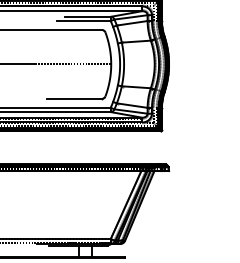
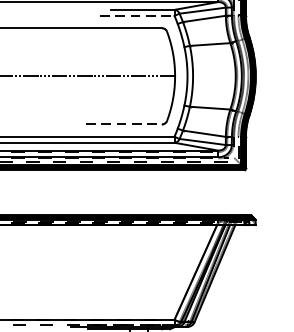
line: (84, 21) -> (137, 16), solid -> dashed
line: (75, 98) -> (125, 123), solid -> dashed

